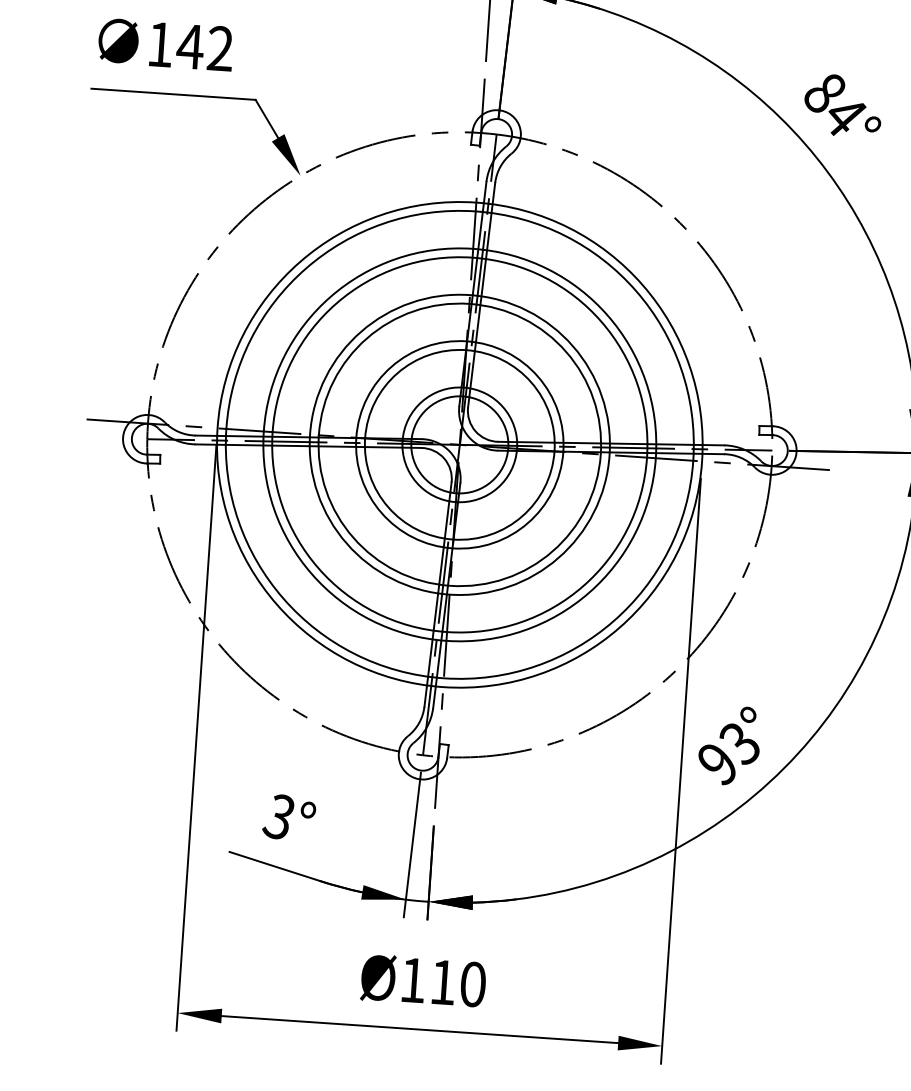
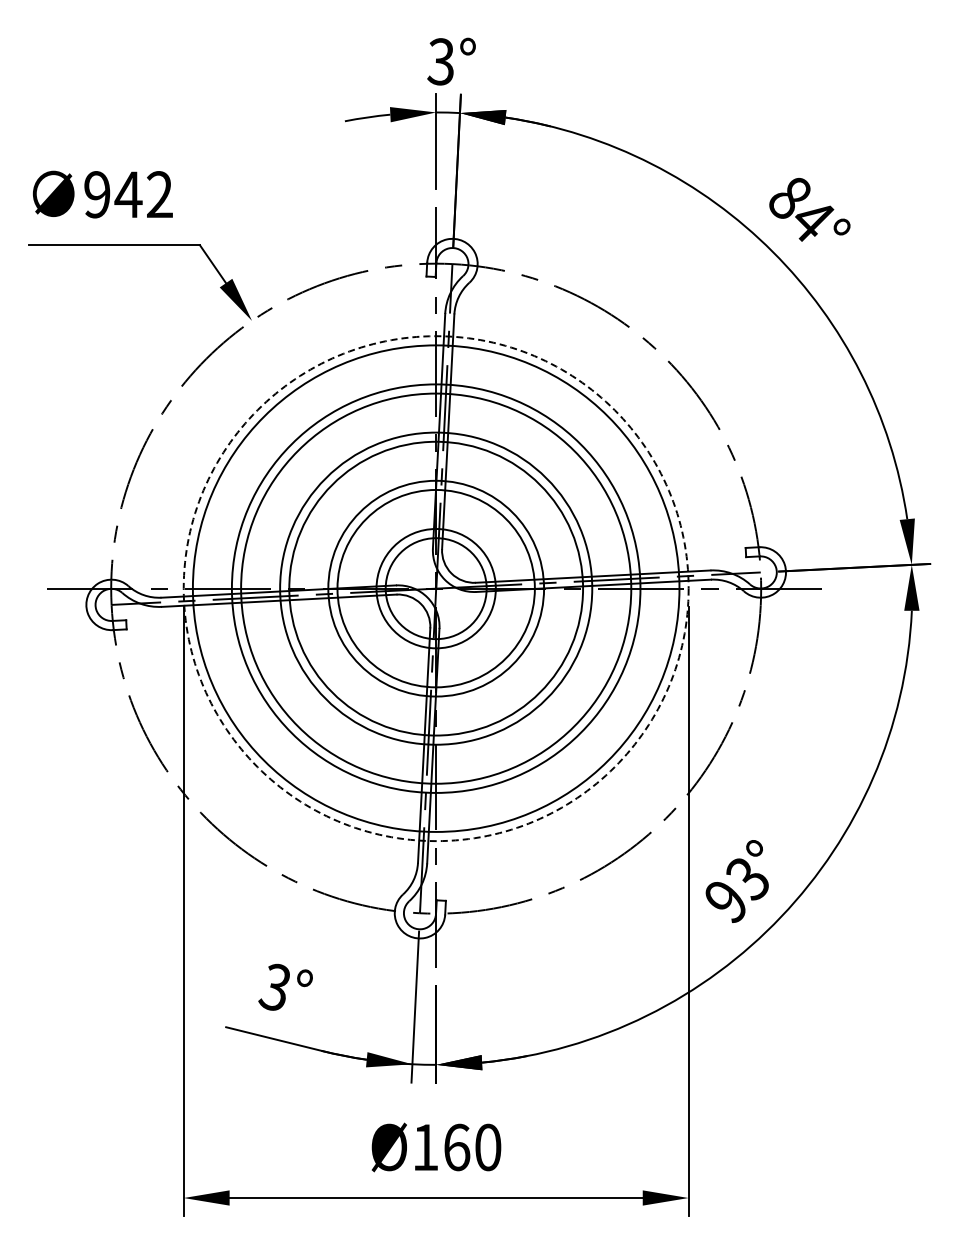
text: (160, 44) -> (97, 194), 142 -> 942
circle: (459, 444) -> (435, 588), solid -> dashed
text: (443, 982) -> (457, 1147), Ø110 -> Ø160

